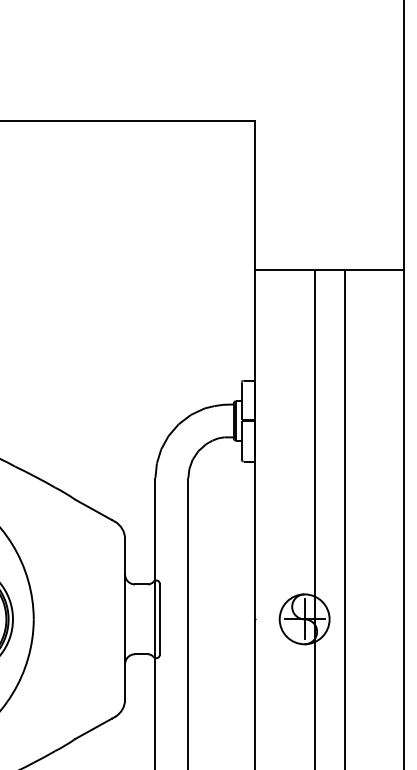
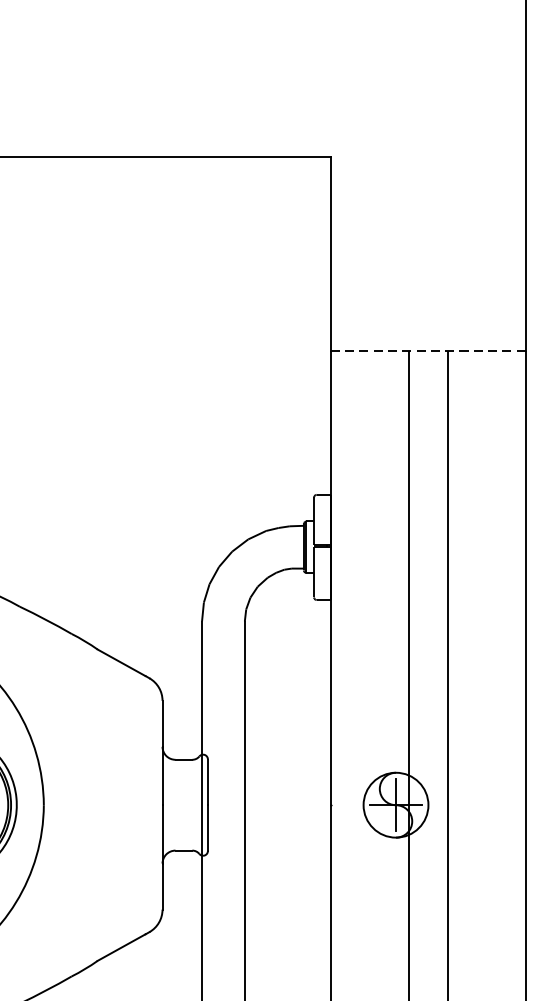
line: (329, 270) -> (428, 351), solid -> dashed

